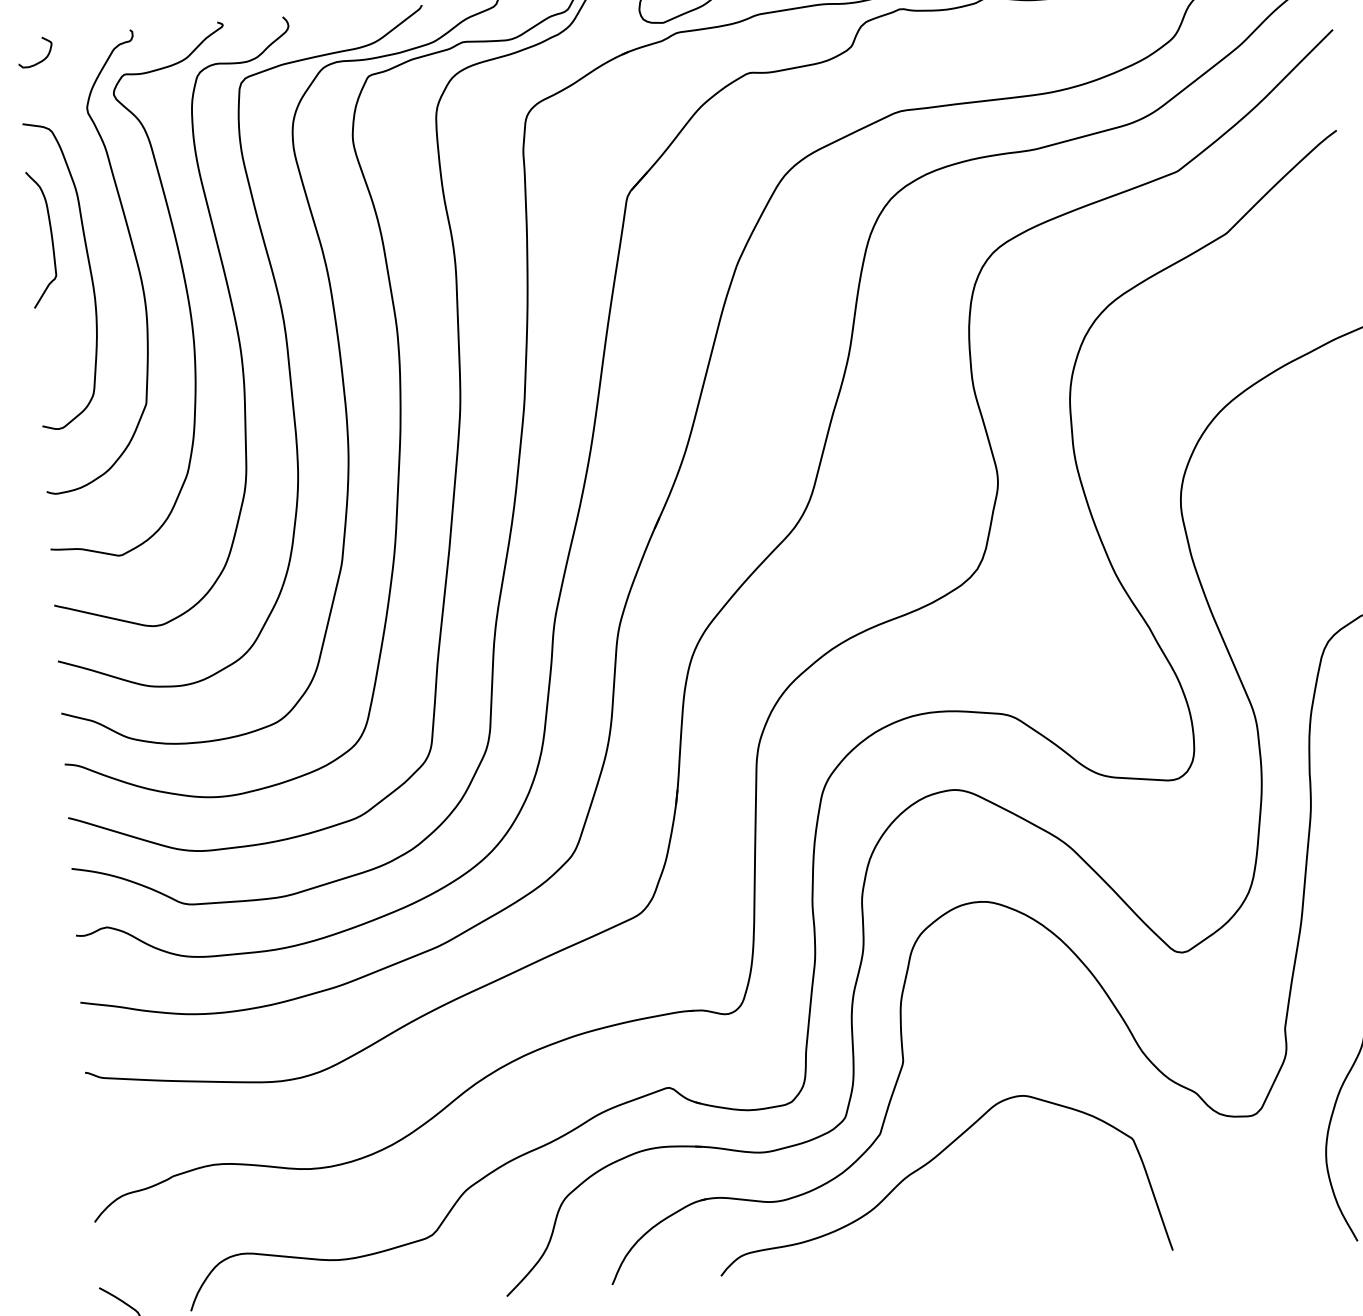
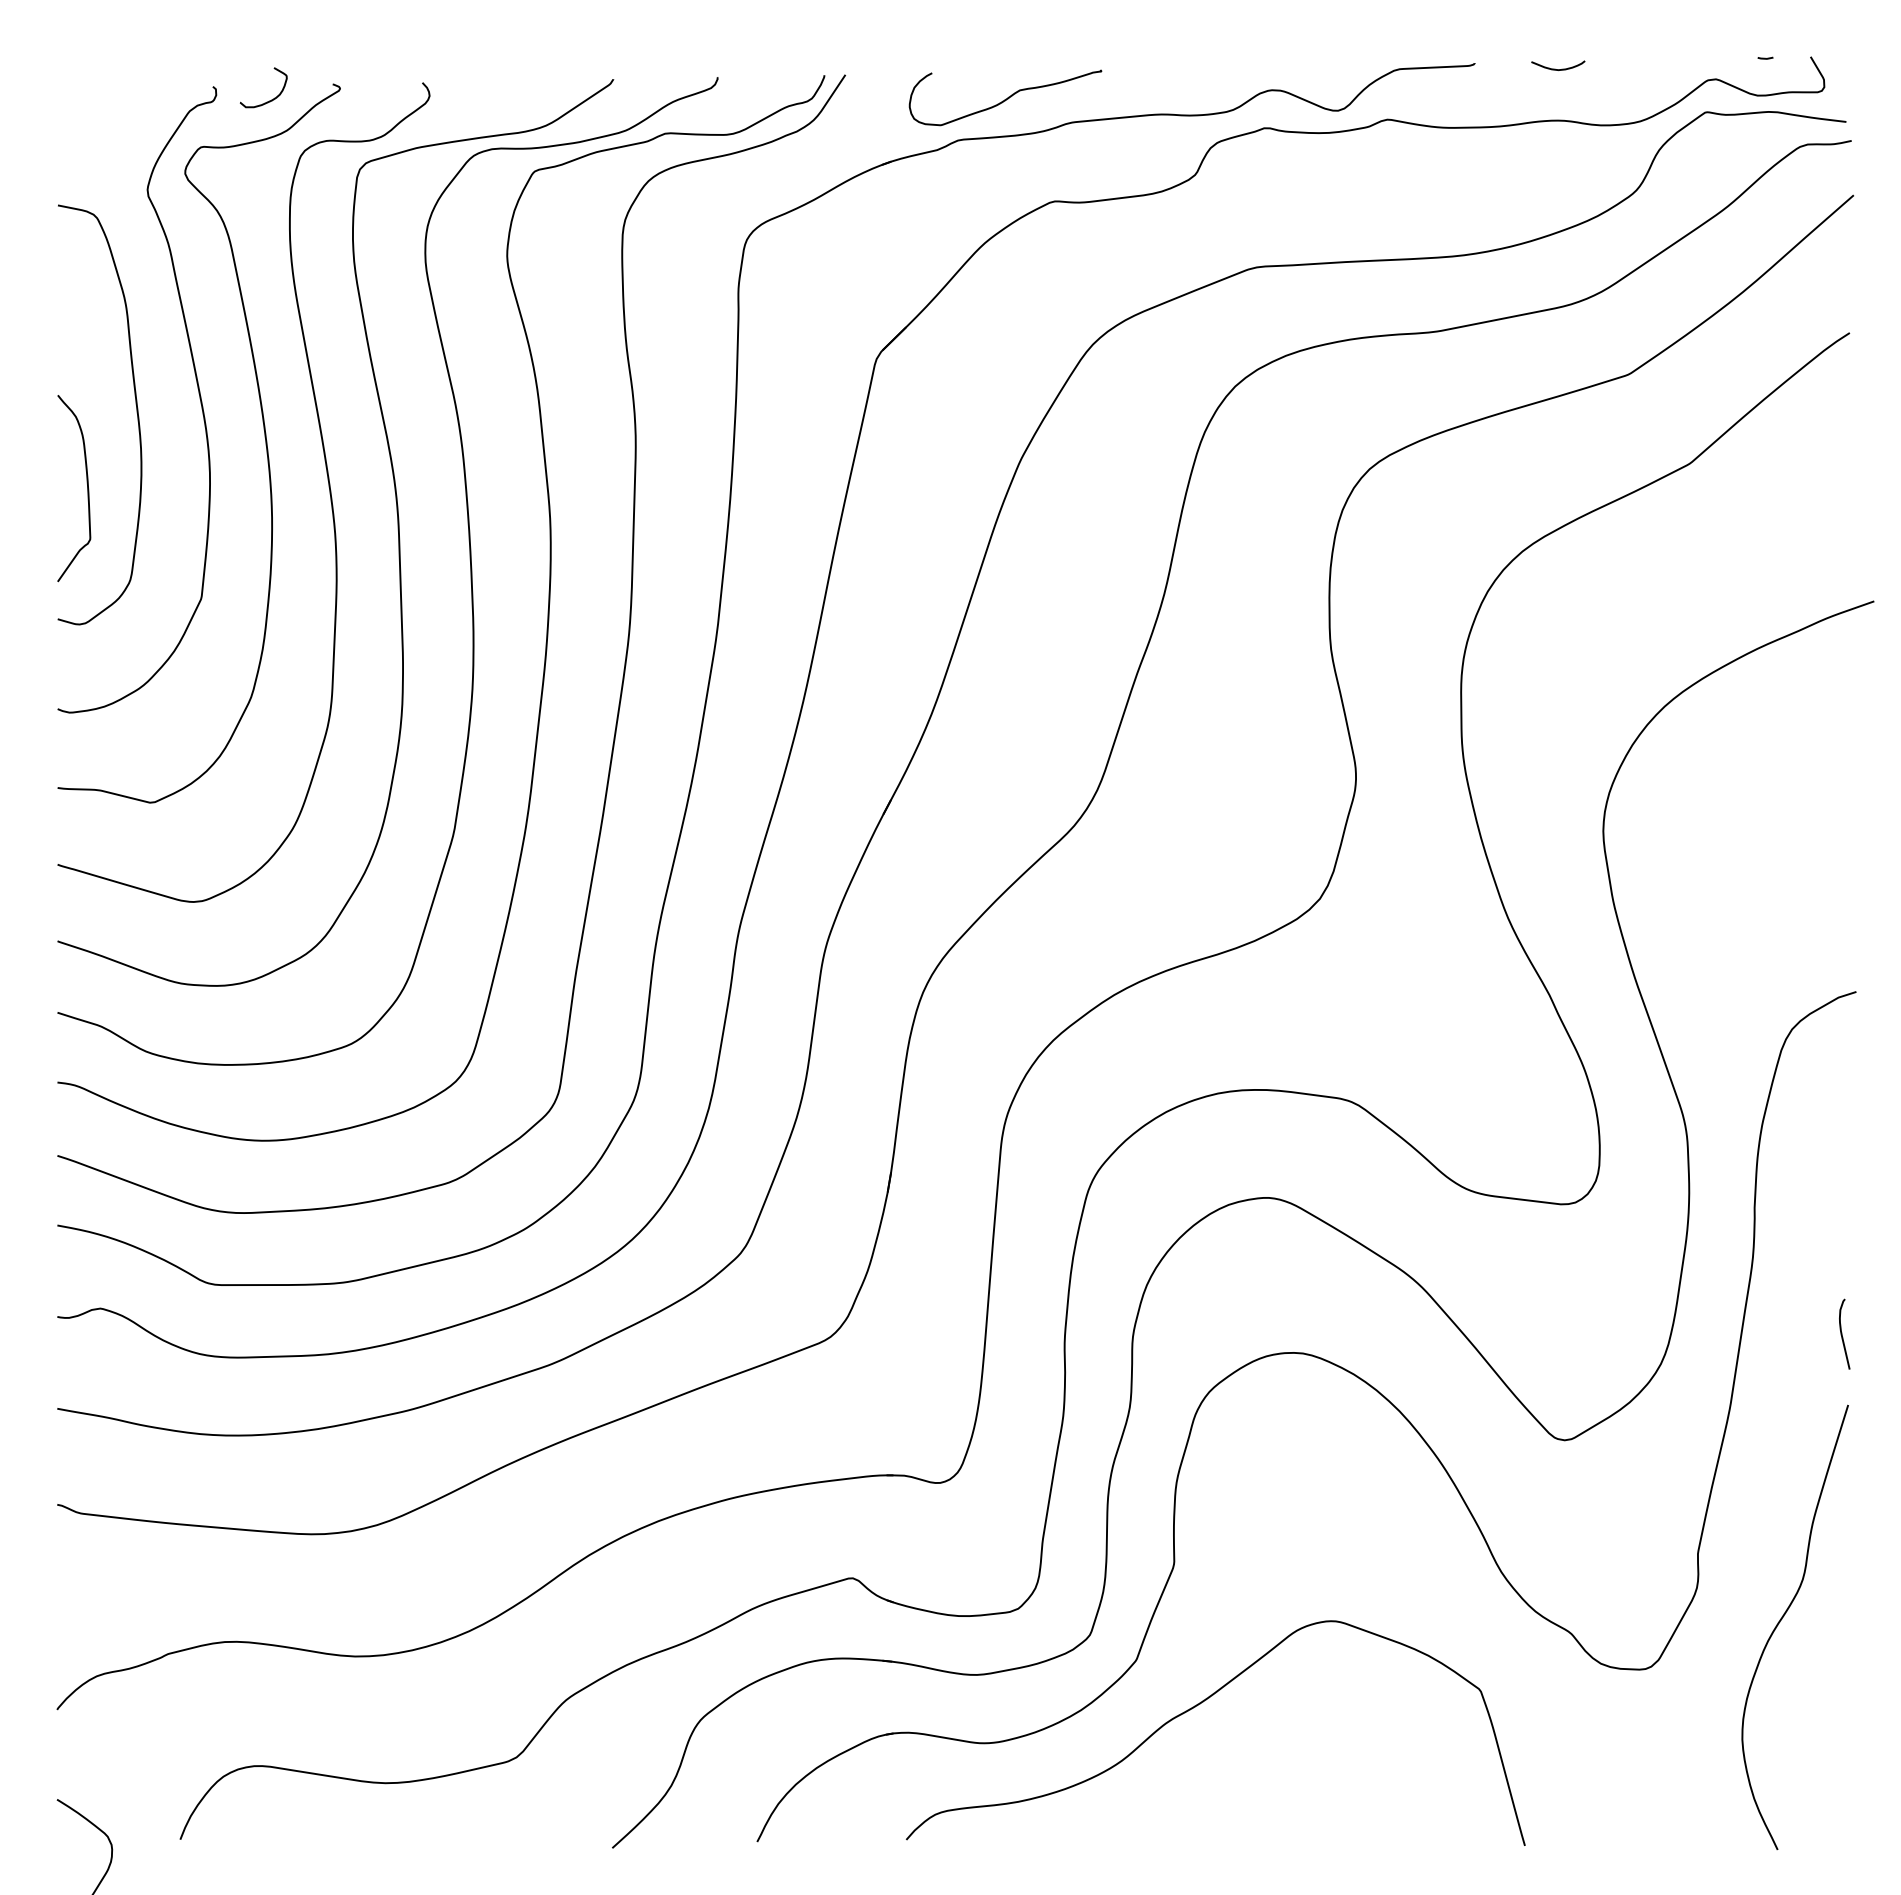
curve: (40, 61) -> (269, 100), moved
curve: (50, 235) -> (86, 483), moved

